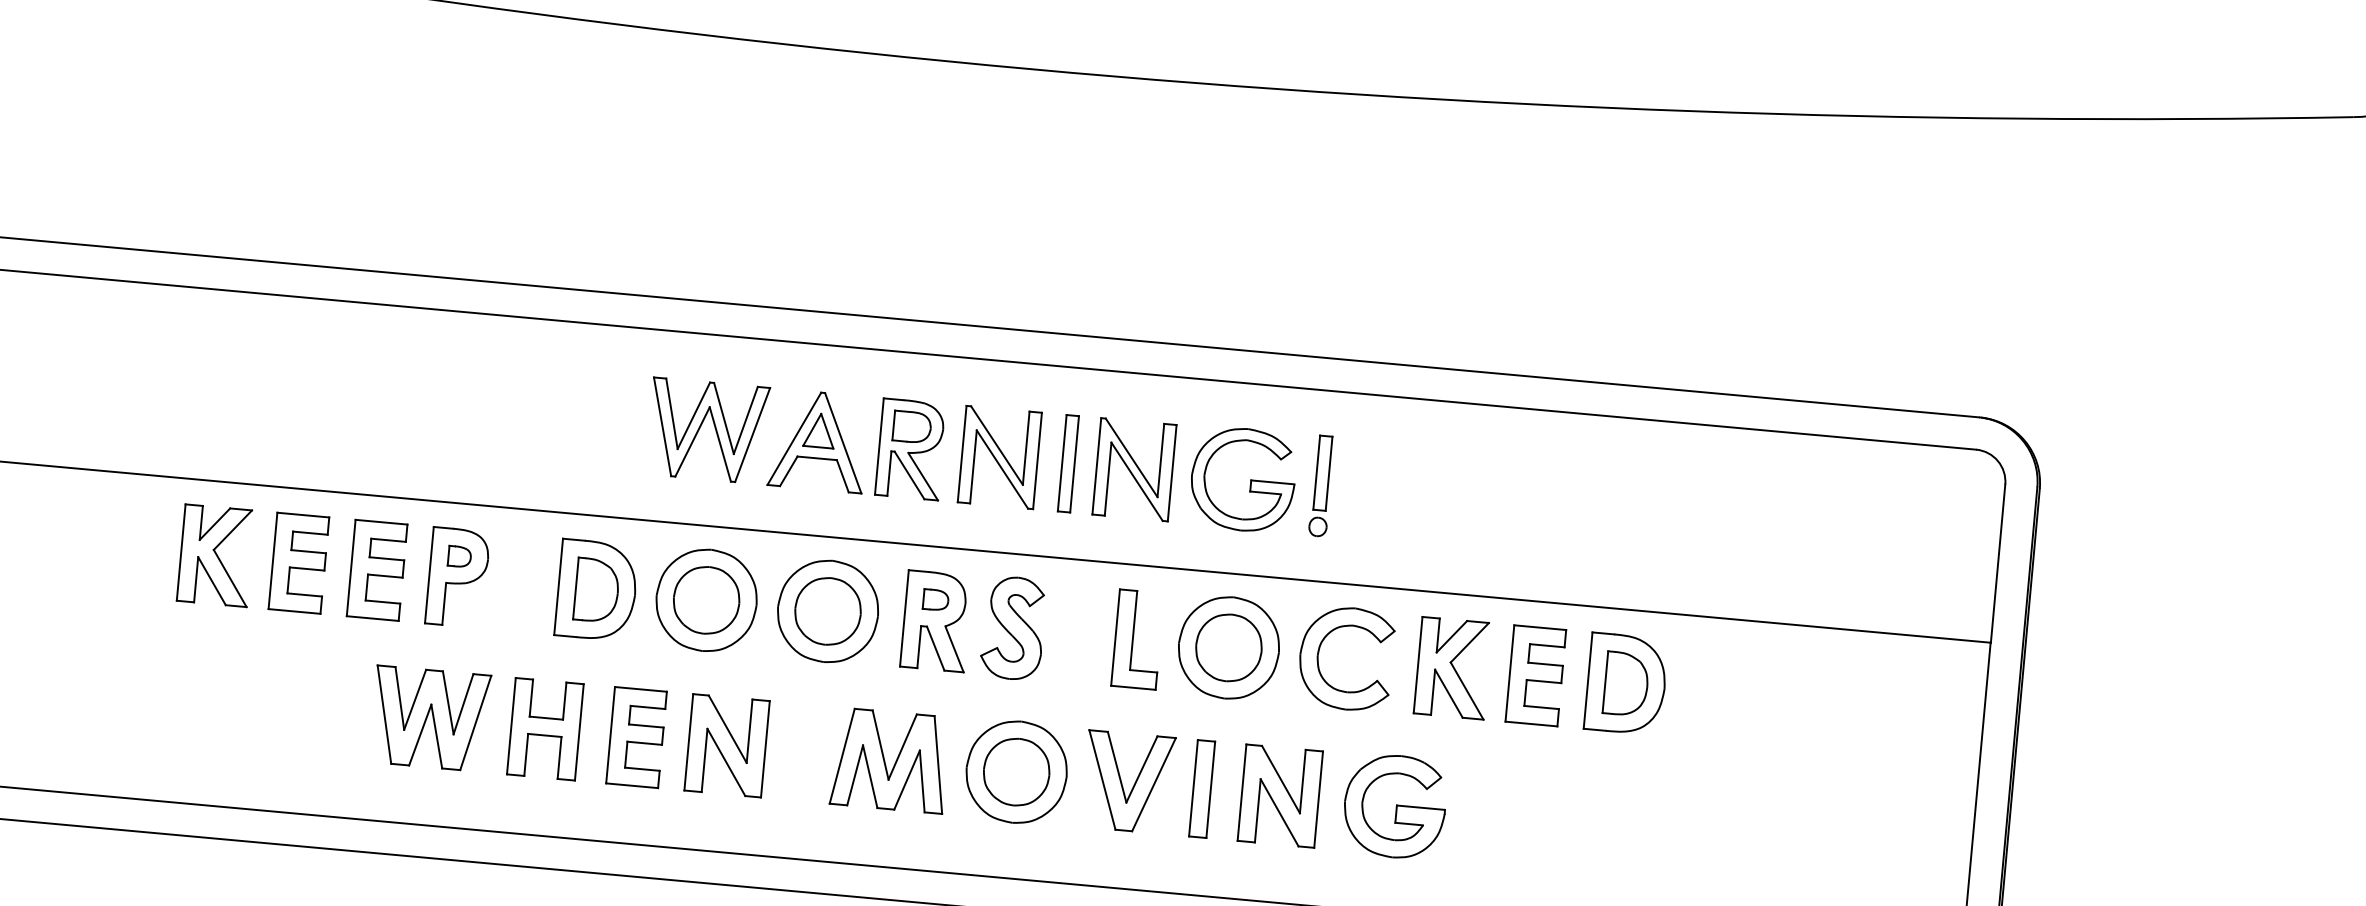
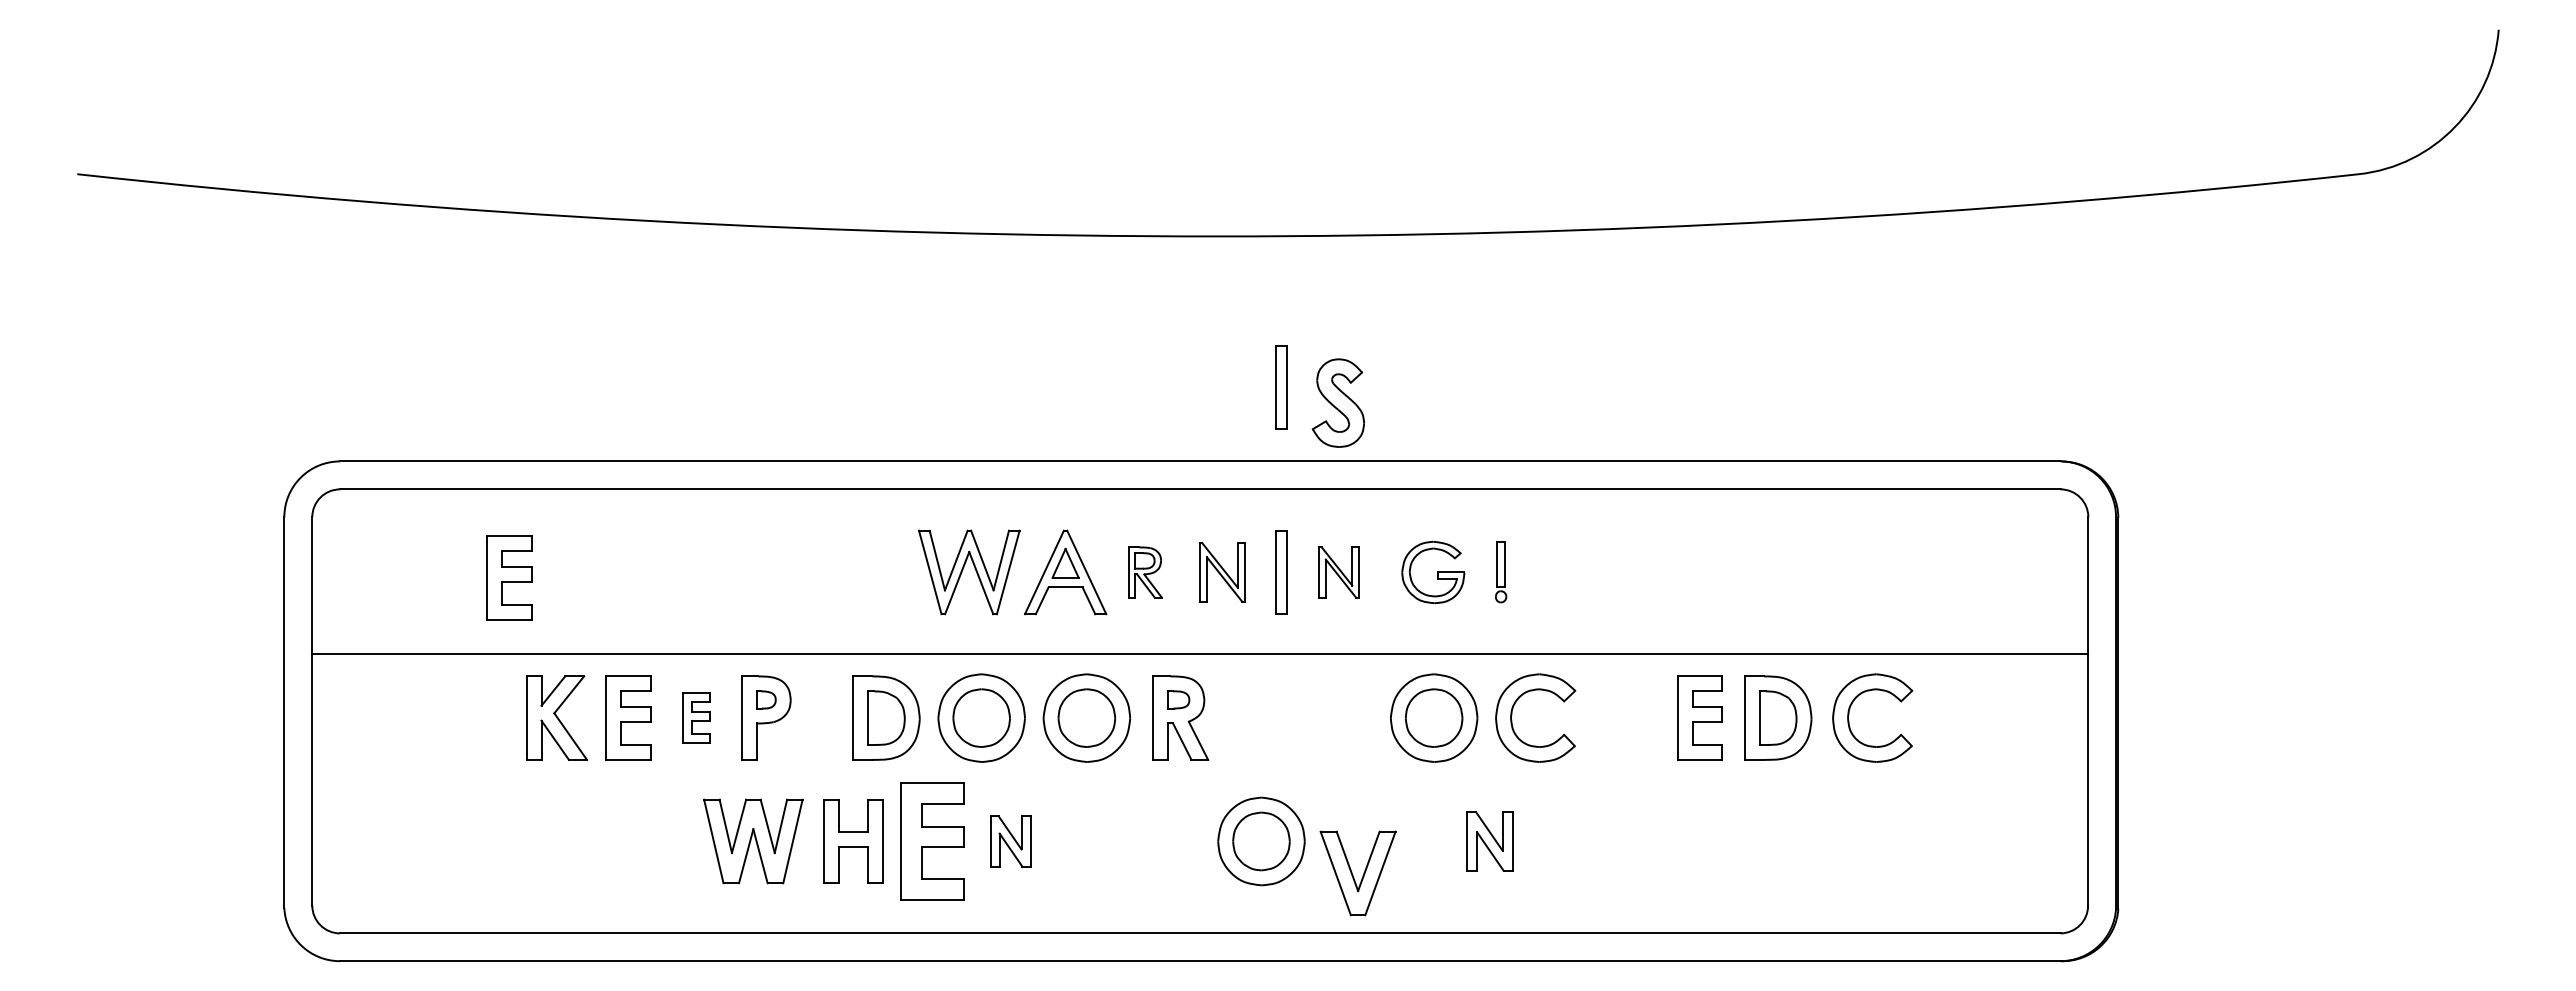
part: (1087, 250) -> (1281, 387), added
part: (176, 388) -> (509, 577), added
part: (911, 449) -> (1145, 572), size x0.6
part: (999, 457) -> (1222, 572), size x0.7
part: (1133, 469) -> (1338, 572), size x0.6
part: (1243, 479) -> (1433, 572), size x0.7
part: (1320, 486) -> (1500, 572), size x0.7
part: (377, 569) -> (696, 717), size x0.6
part: (1012, 627) -> (1337, 402), moved
part: (1137, 638) -> (1354, 717), removed
part: (1453, 667) -> (1628, 717), removed
part: (1708, 688) -> (1849, 715), added
part: (636, 737) -> (932, 841), size x1.4
part: (726, 745) -> (1010, 841), size x0.6
part: (889, 760) -> (1151, 841), removed
part: (1127, 782) -> (1357, 873), moved
part: (1202, 789) -> (1422, 841), removed
part: (1279, 796) -> (1489, 841), size x0.7
part: (1395, 806) -> (1589, 841), removed

